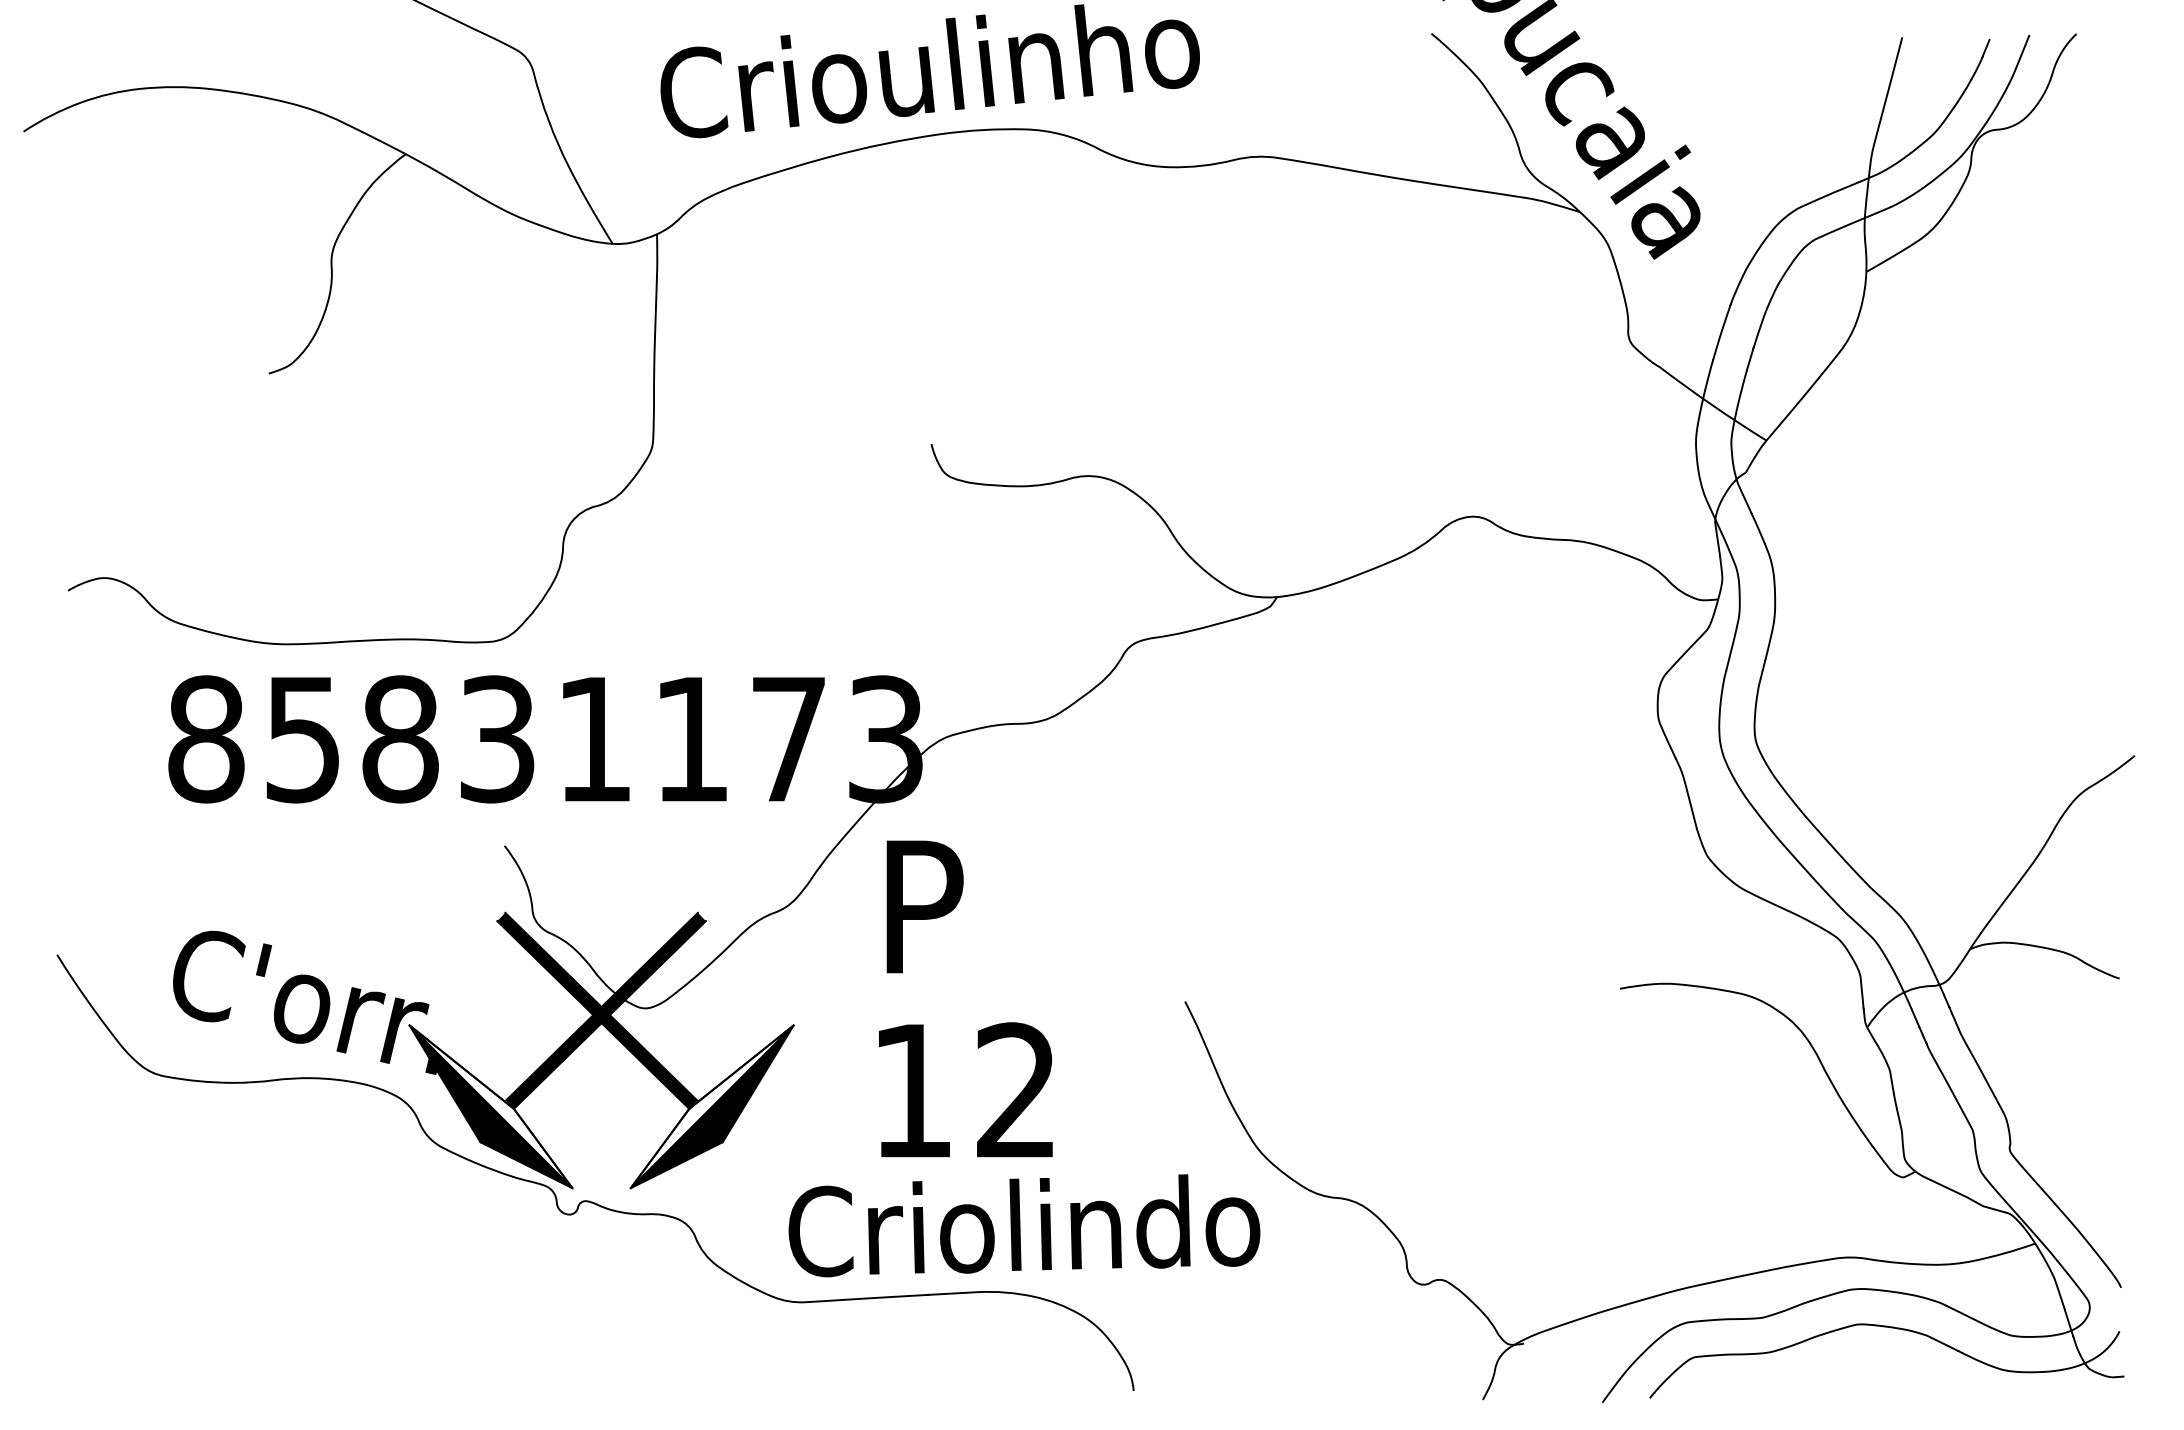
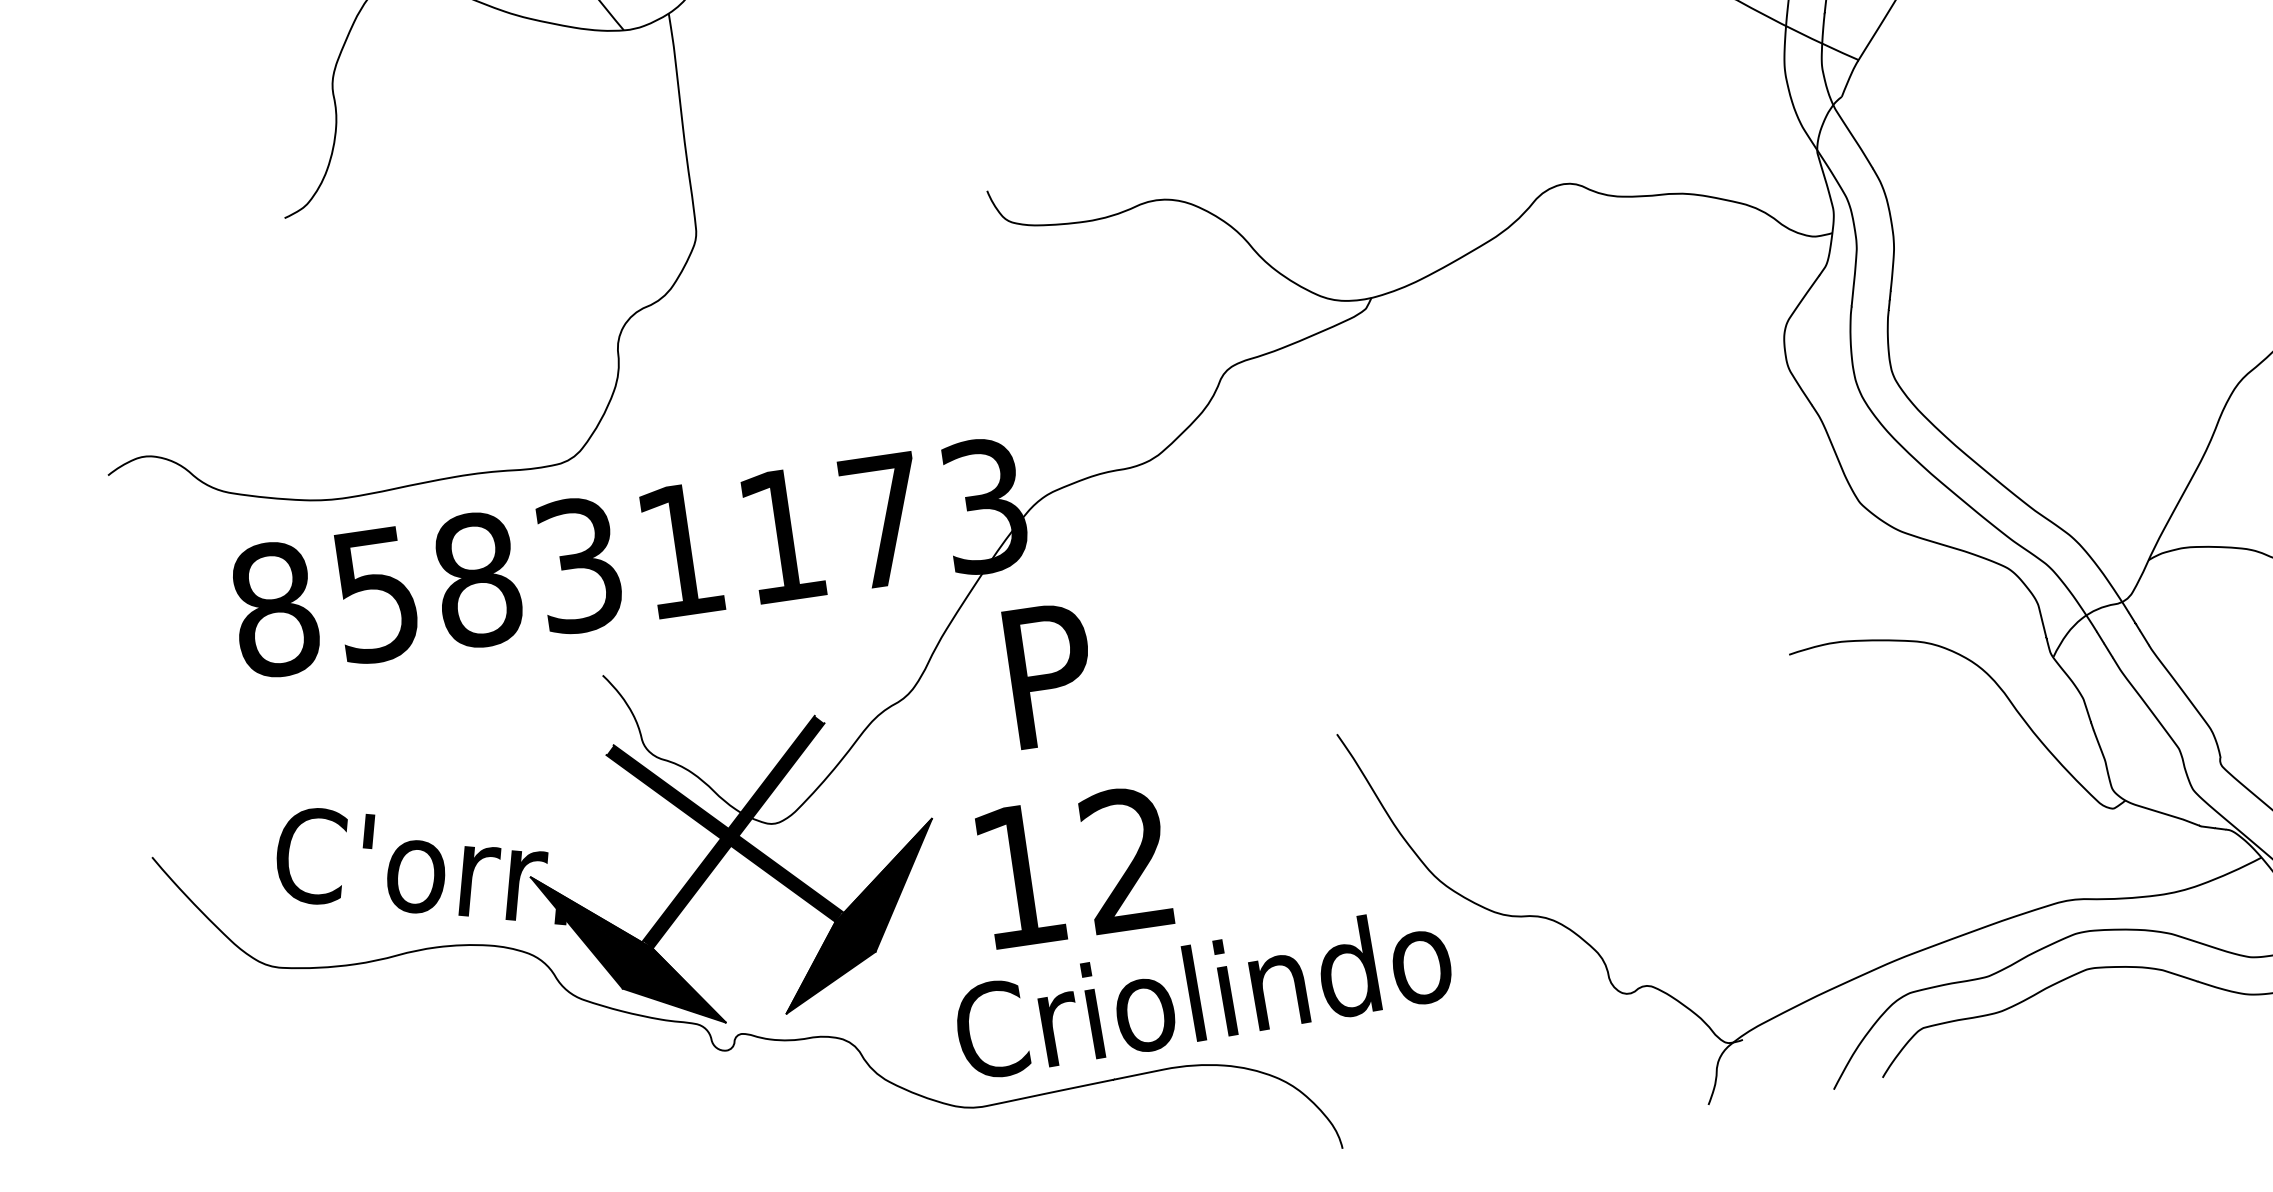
text: (965, 1089) -> (1074, 866), moved
fill: (491, 1106) -> (628, 949), added
fill: (711, 1106) -> (858, 916), added

